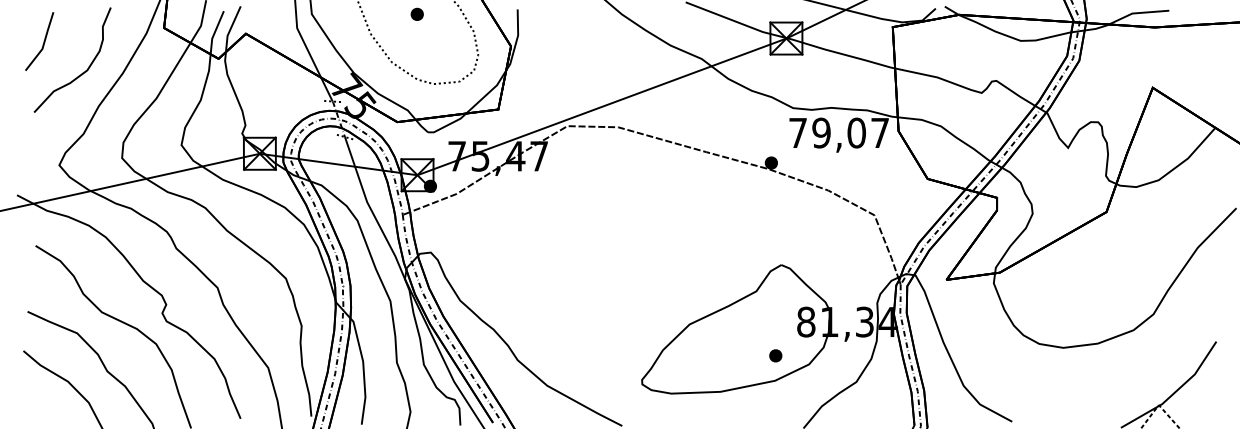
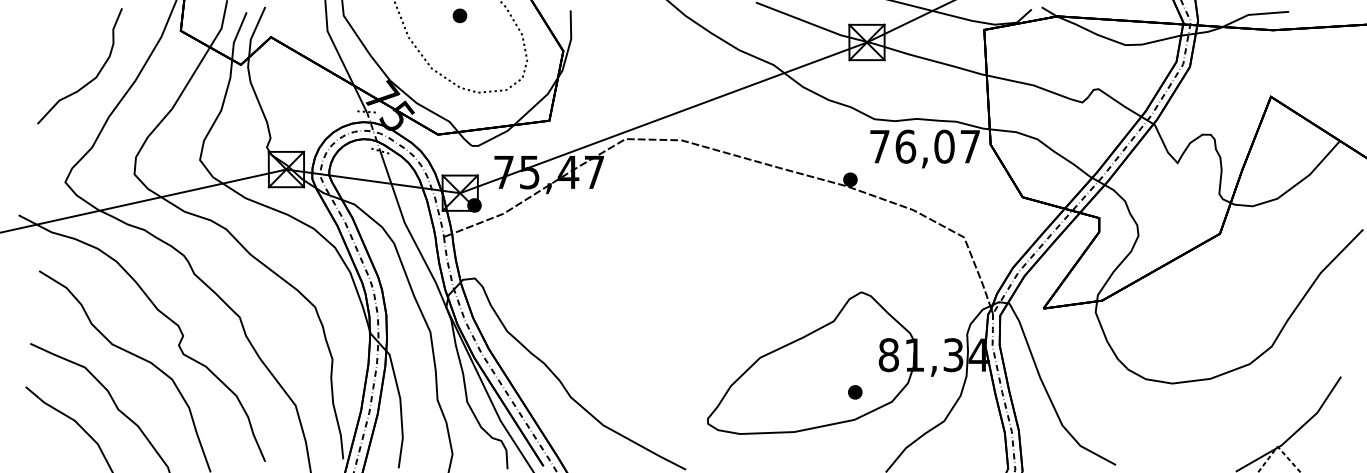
line: (43, 41) -> (47, 45), removed
text: (821, 132) -> (905, 146), 79,07 -> 76,07

